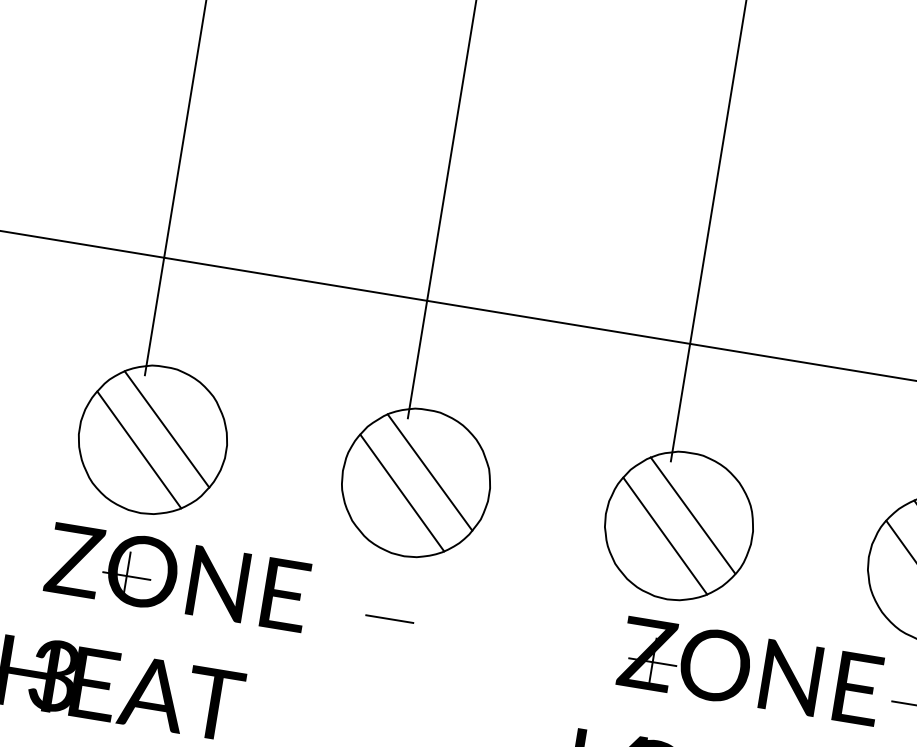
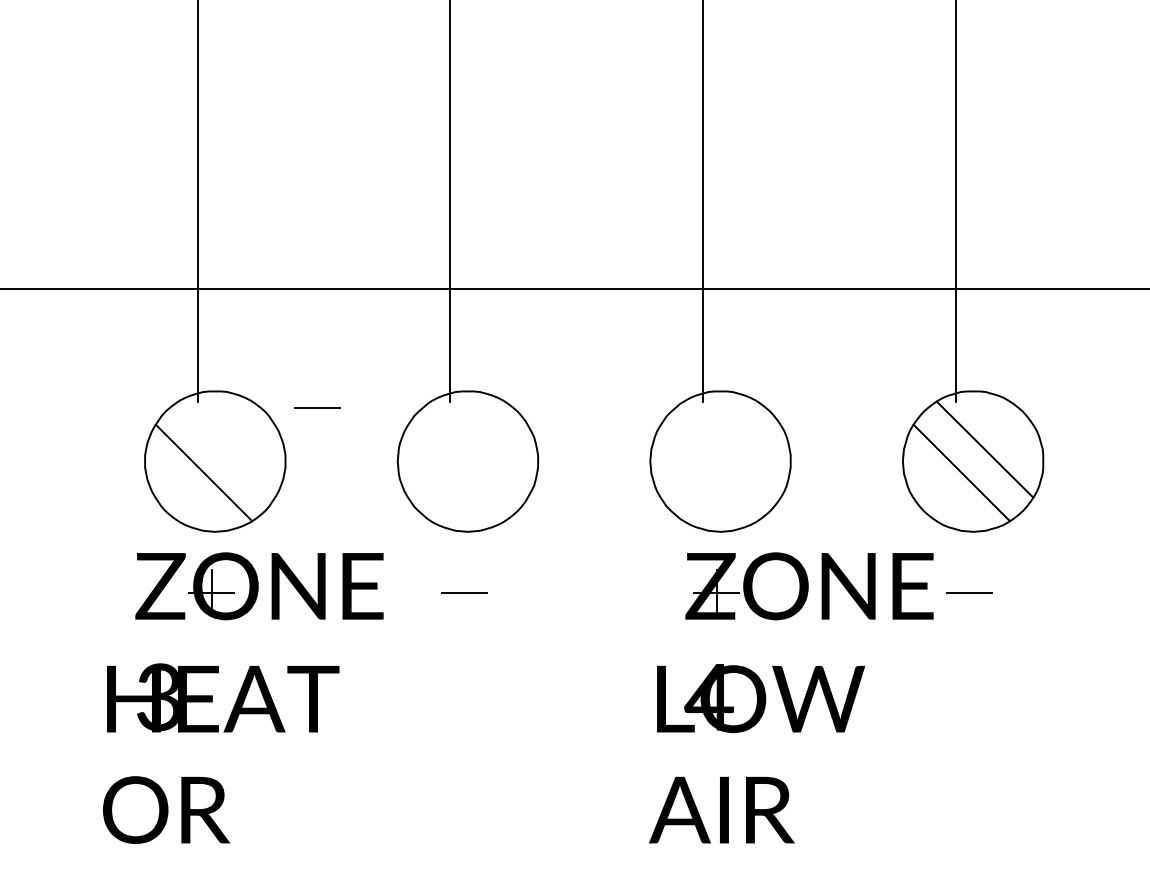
line: (268, 401) -> (317, 407), added
line: (166, 429) -> (226, 449), removed
line: (429, 472) -> (478, 449), removed
line: (402, 492) -> (456, 472), removed
line: (692, 515) -> (731, 449), removed
line: (665, 535) -> (709, 472), removed

